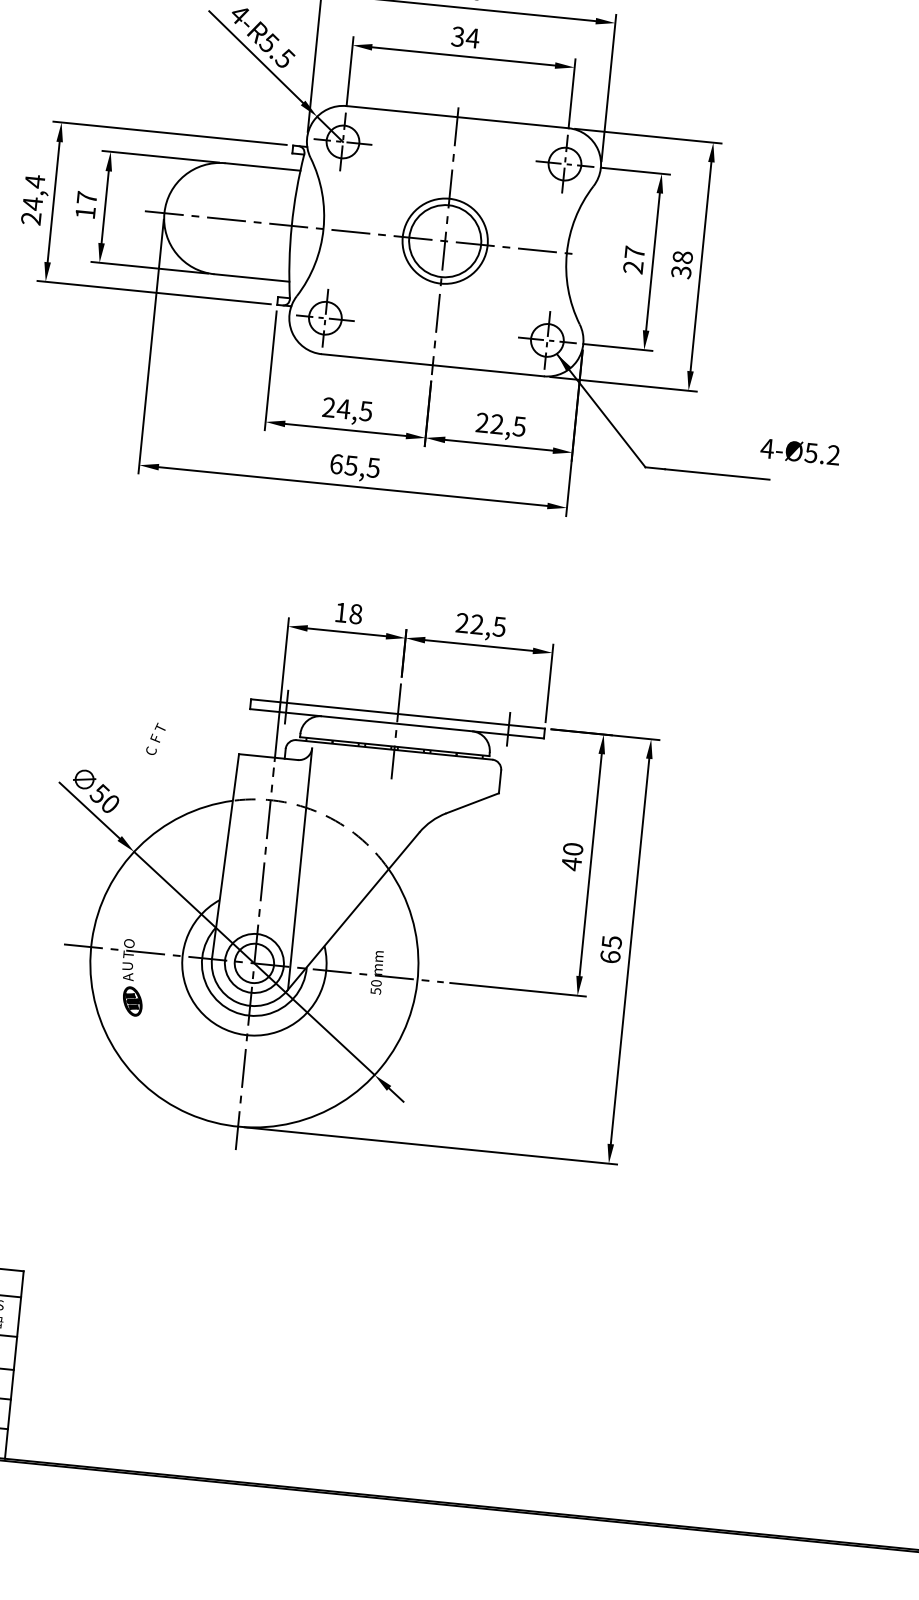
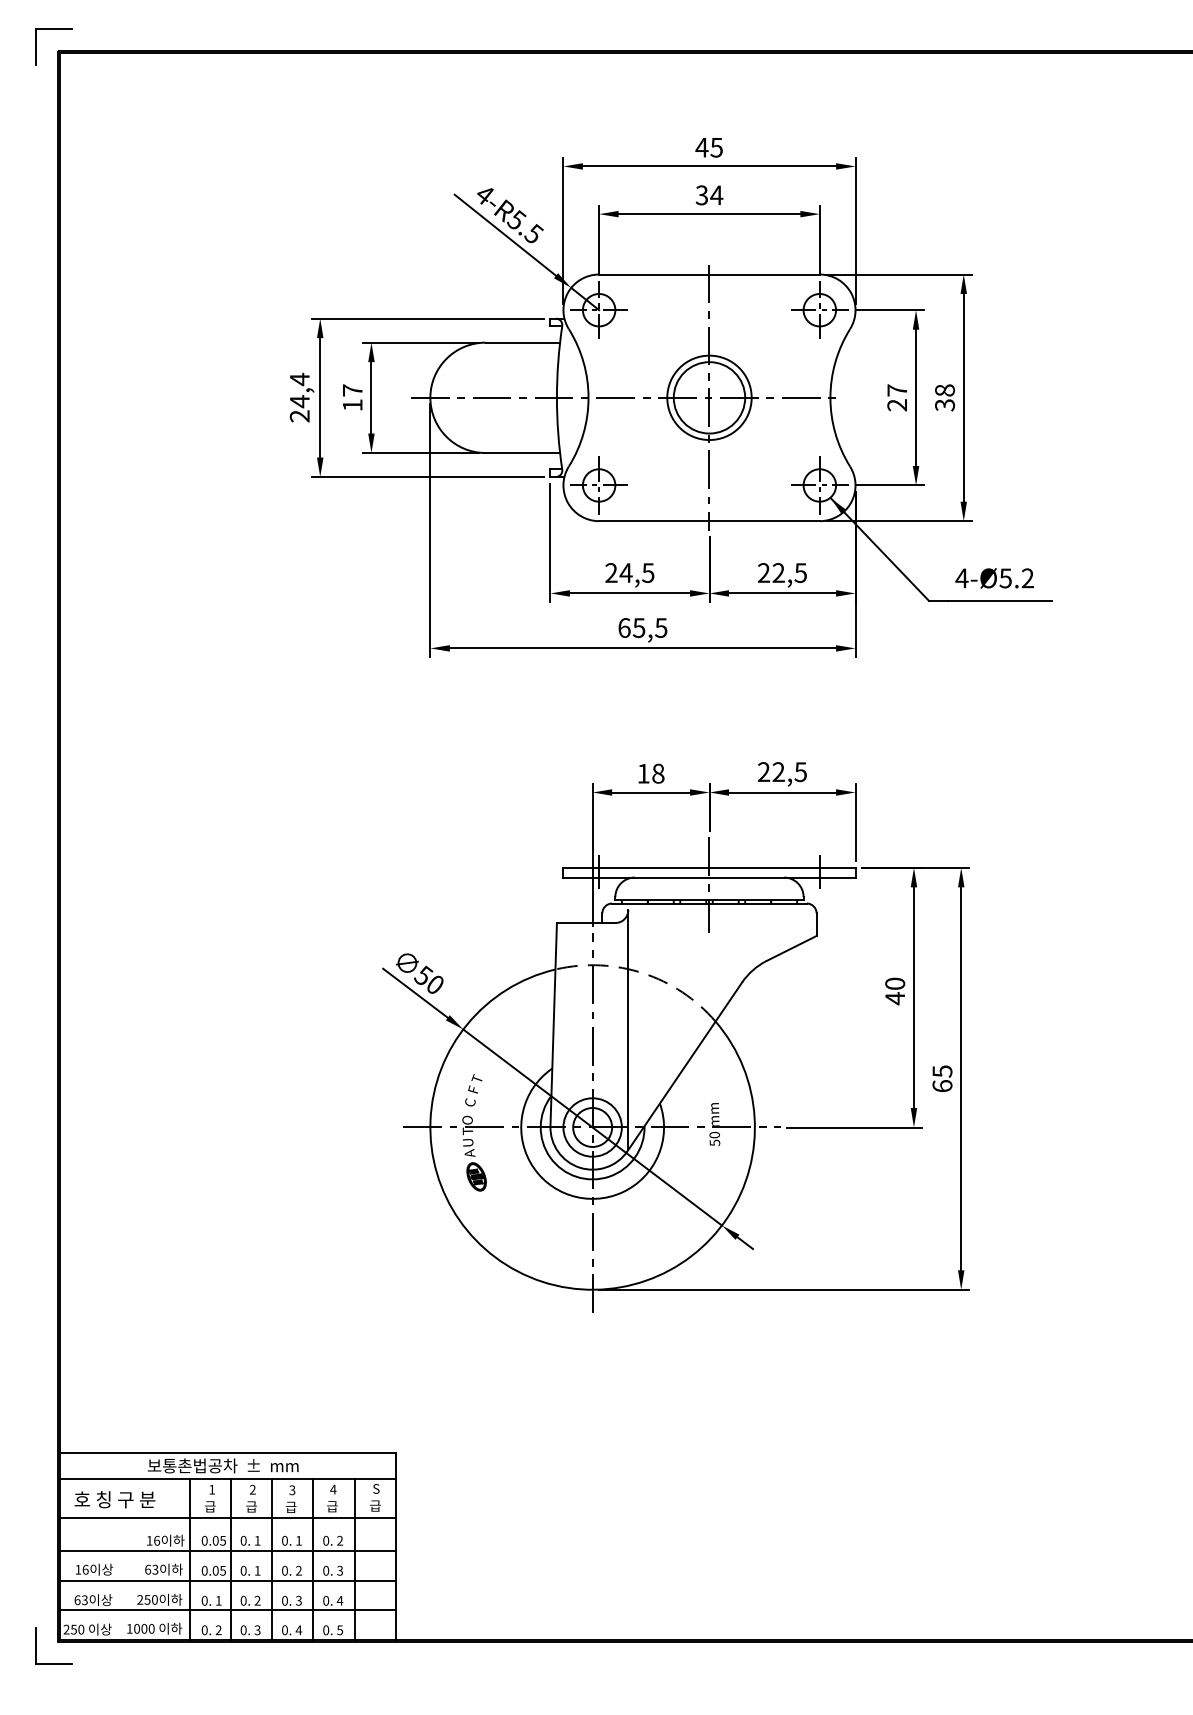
text: (800, 452) -> (994, 578), moved
text: (155, 739) -> (473, 1090), moved

